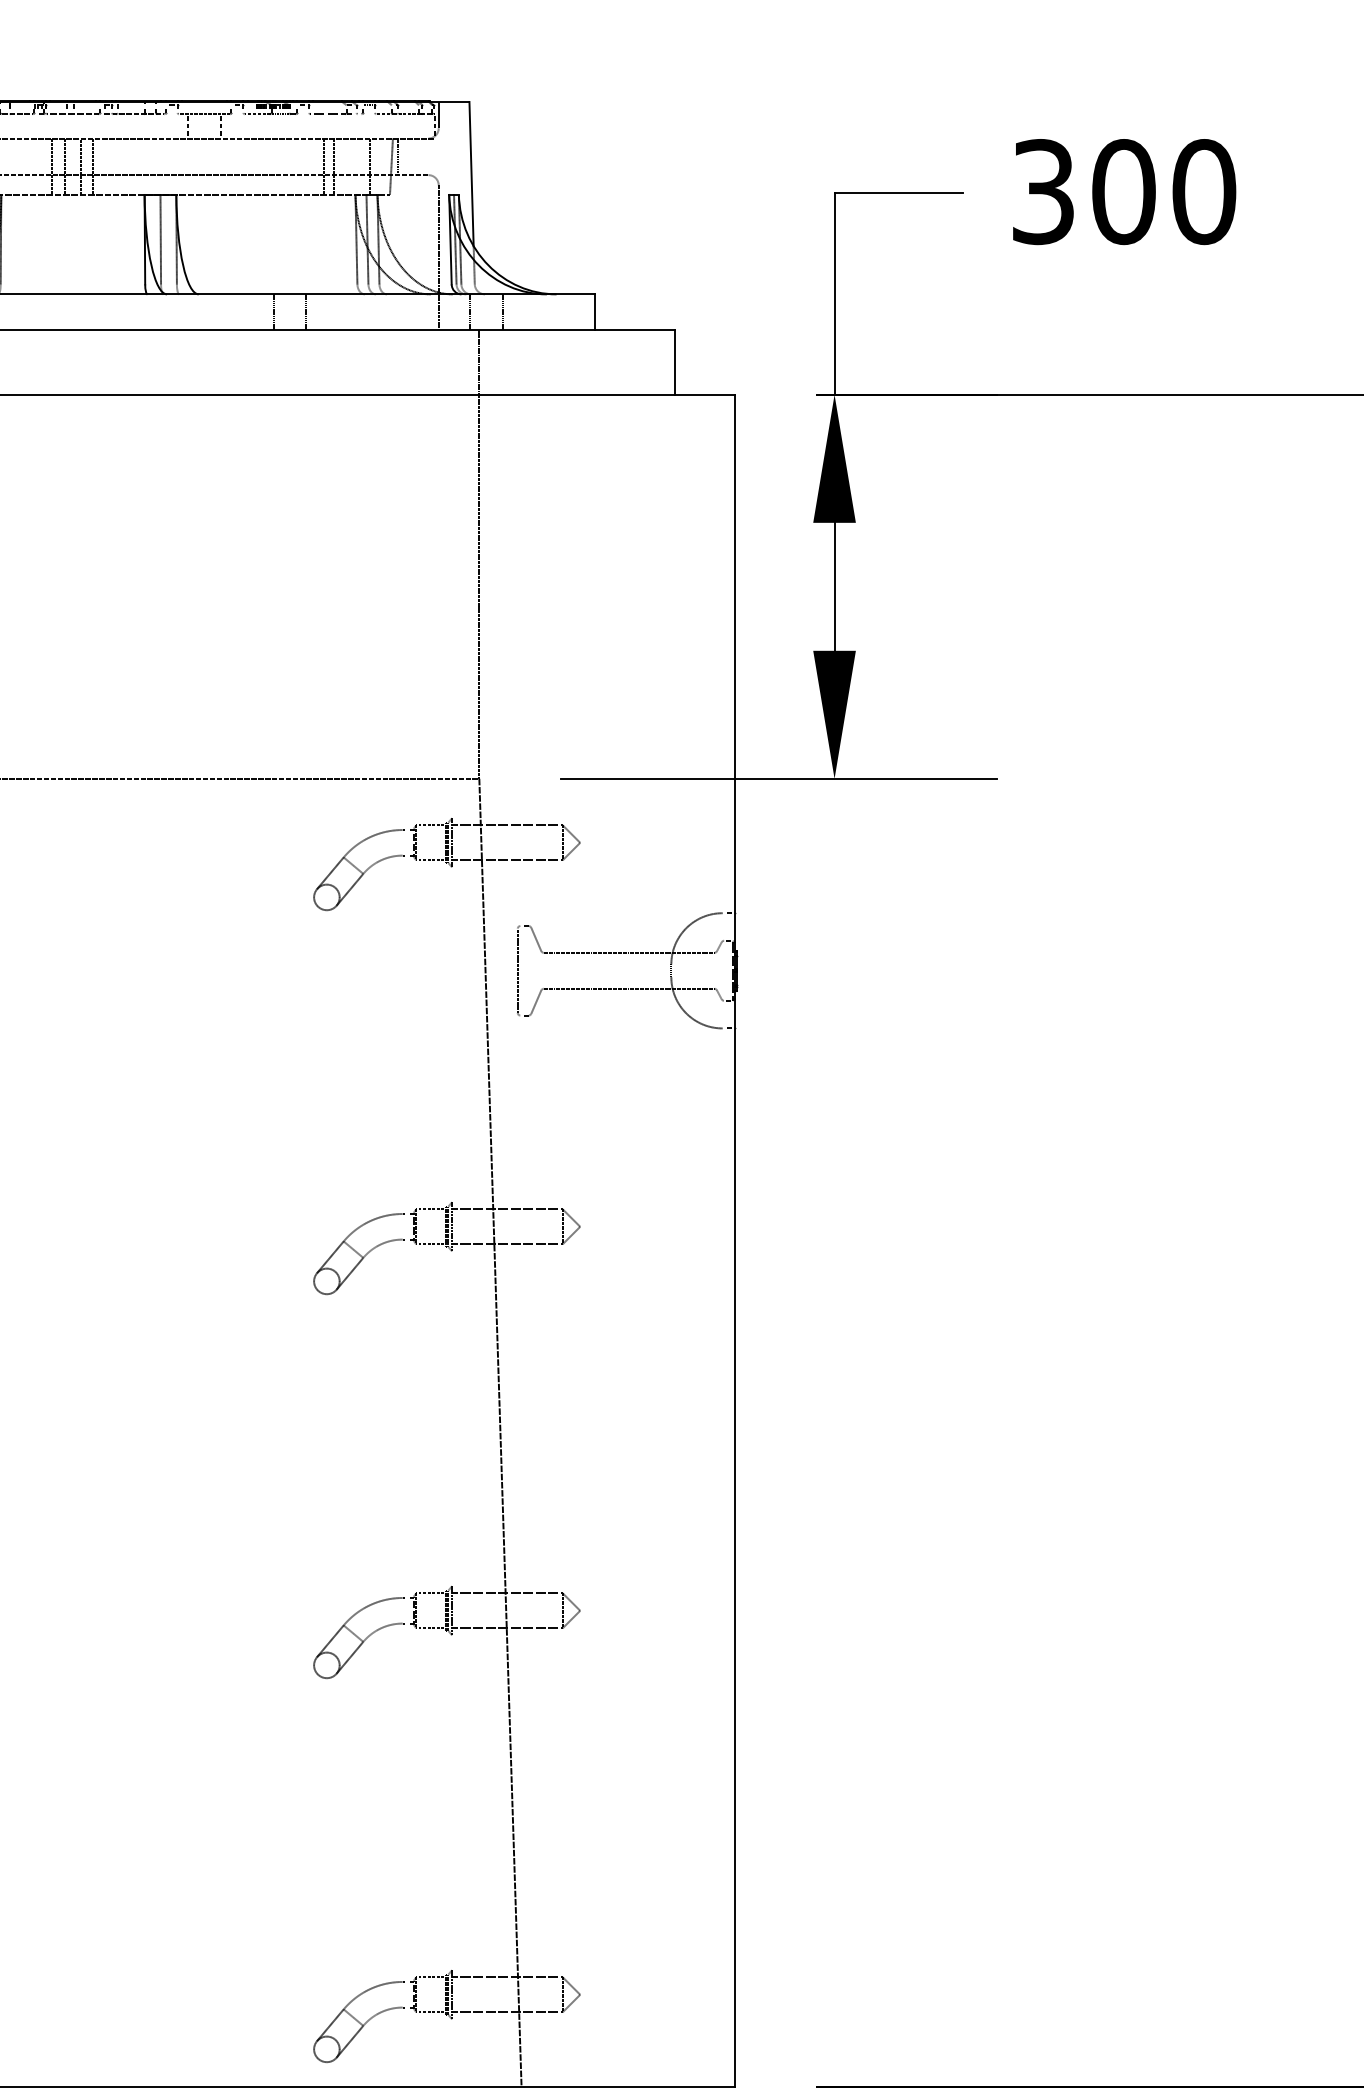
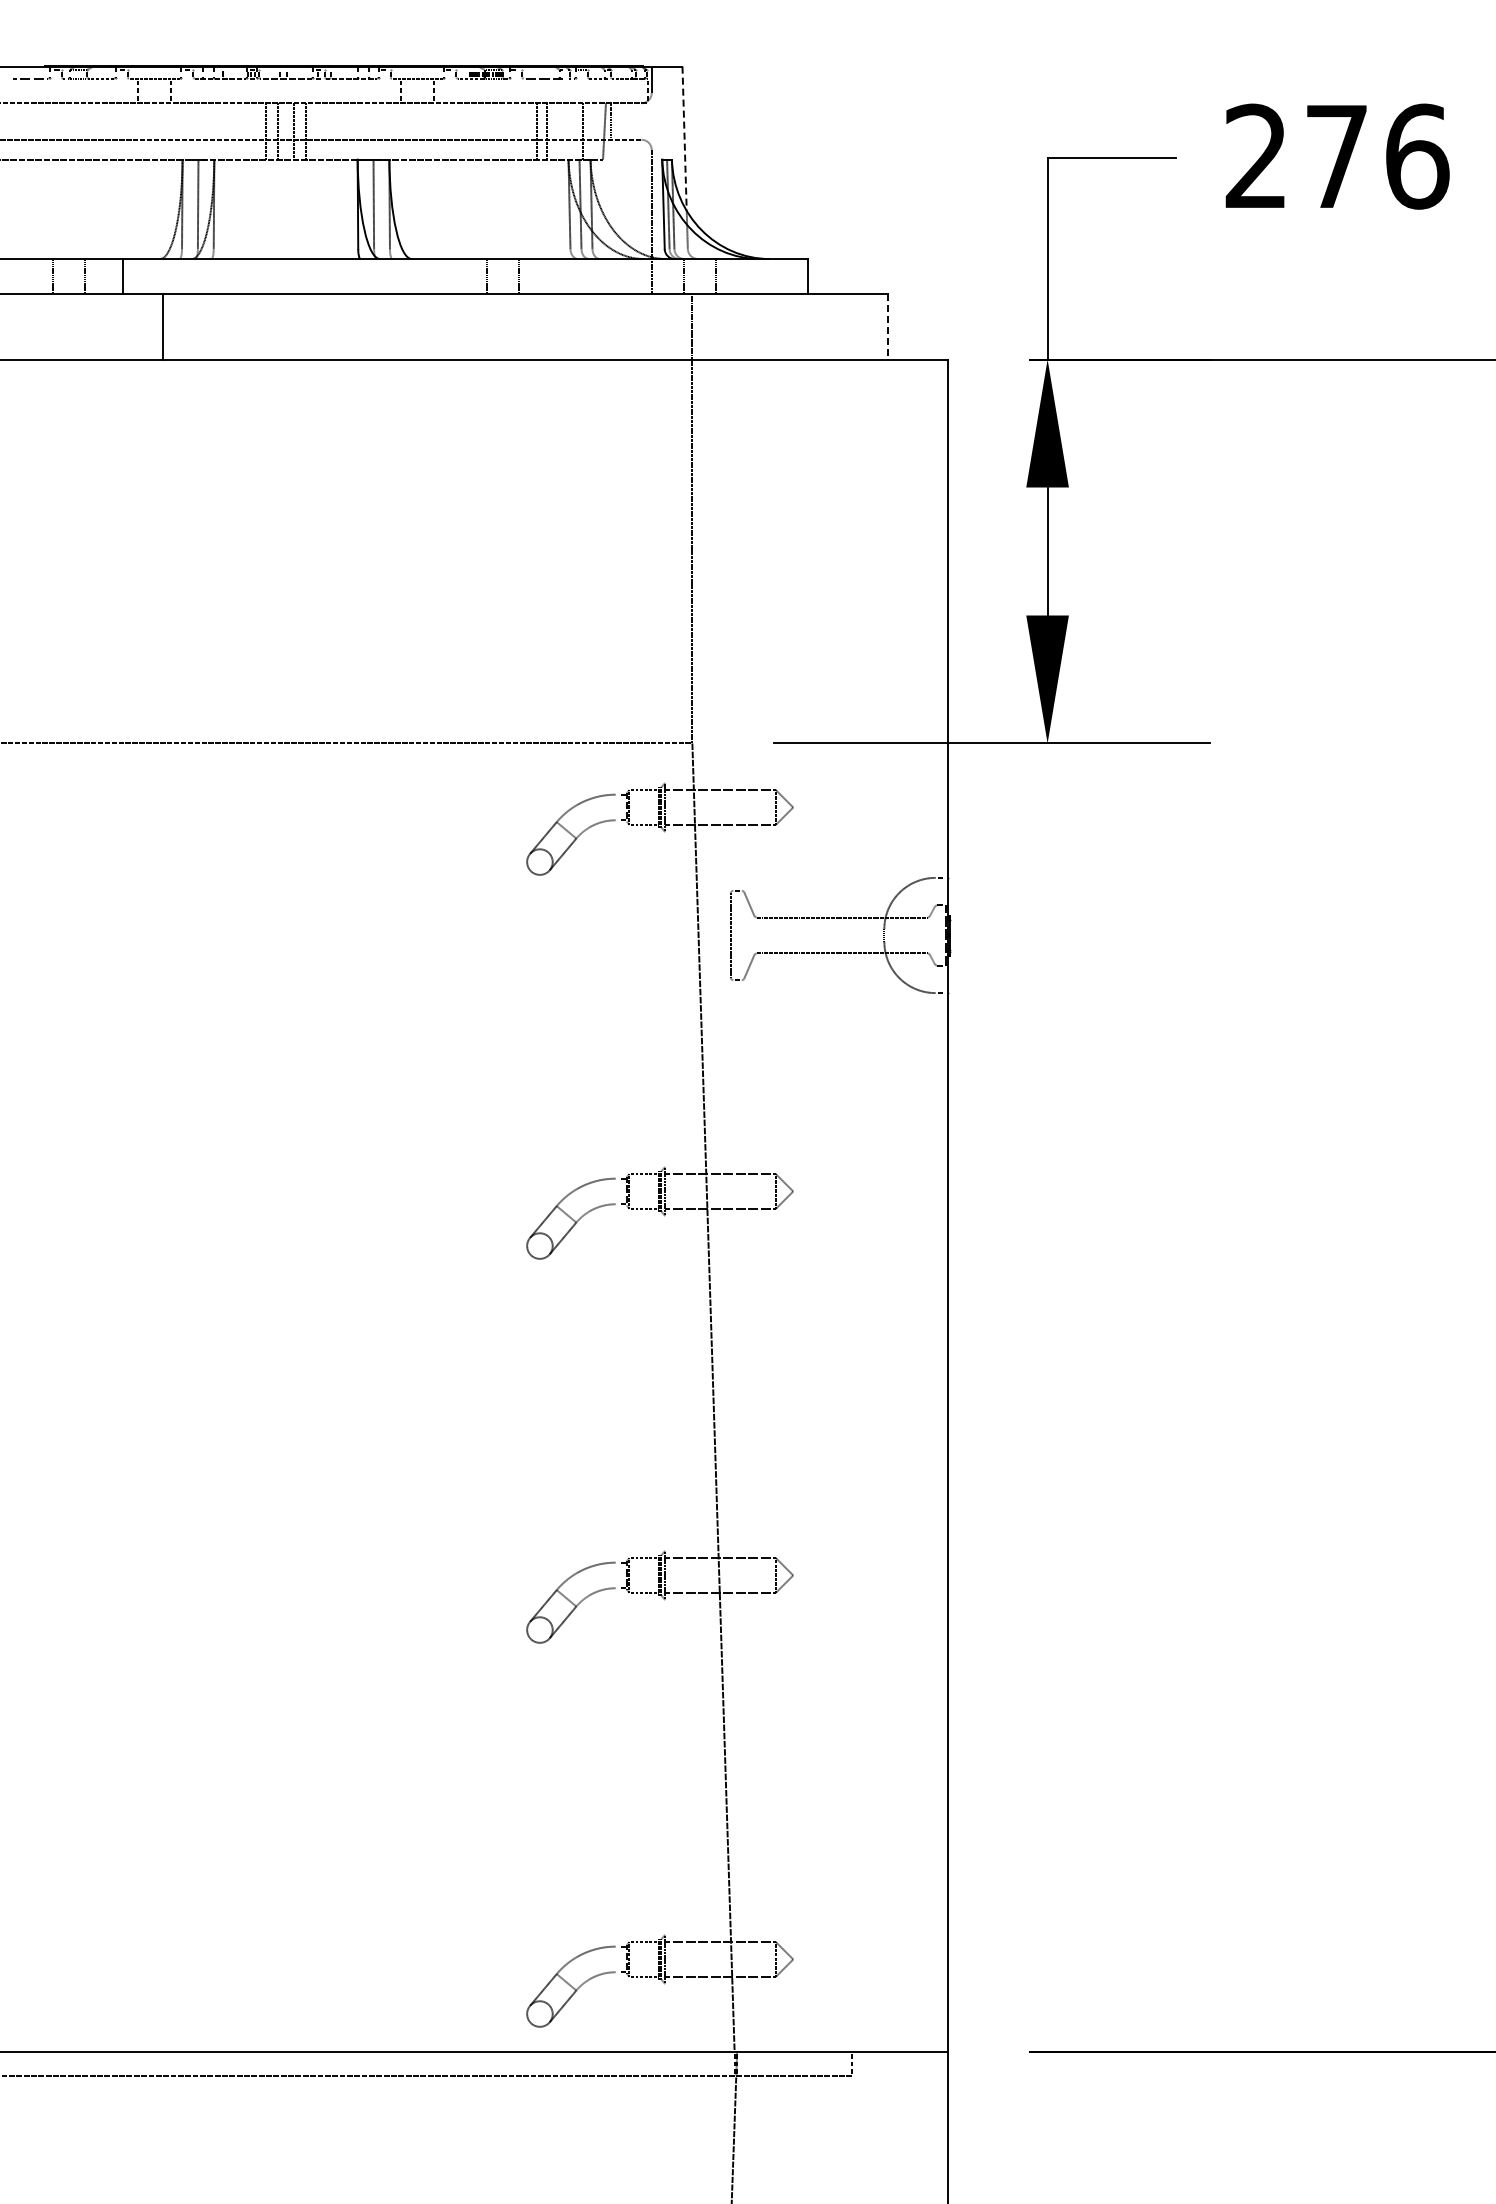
line: (471, 174) -> (684, 139), solid -> dashed
text: (1124, 191) -> (1337, 156), 300 -> 276
line: (674, 361) -> (887, 326), solid -> dashed

